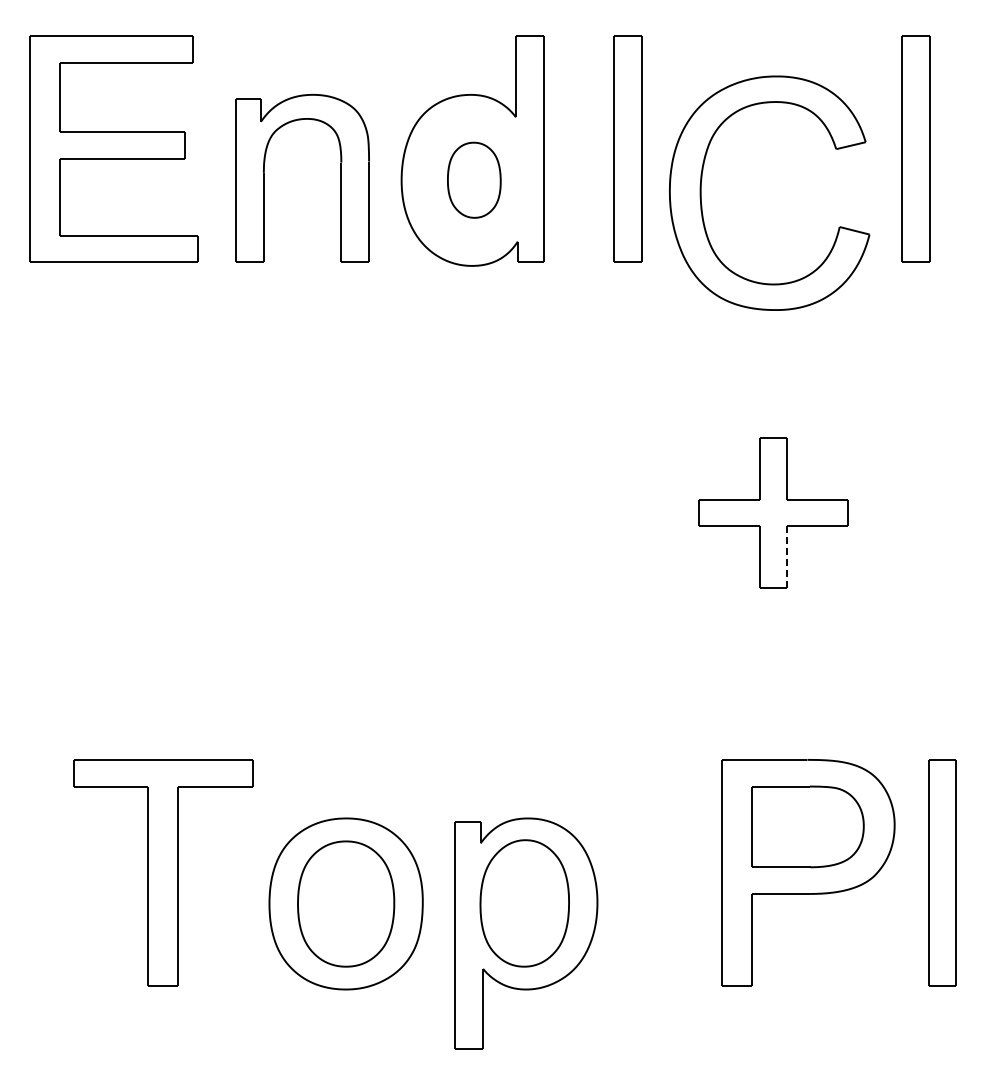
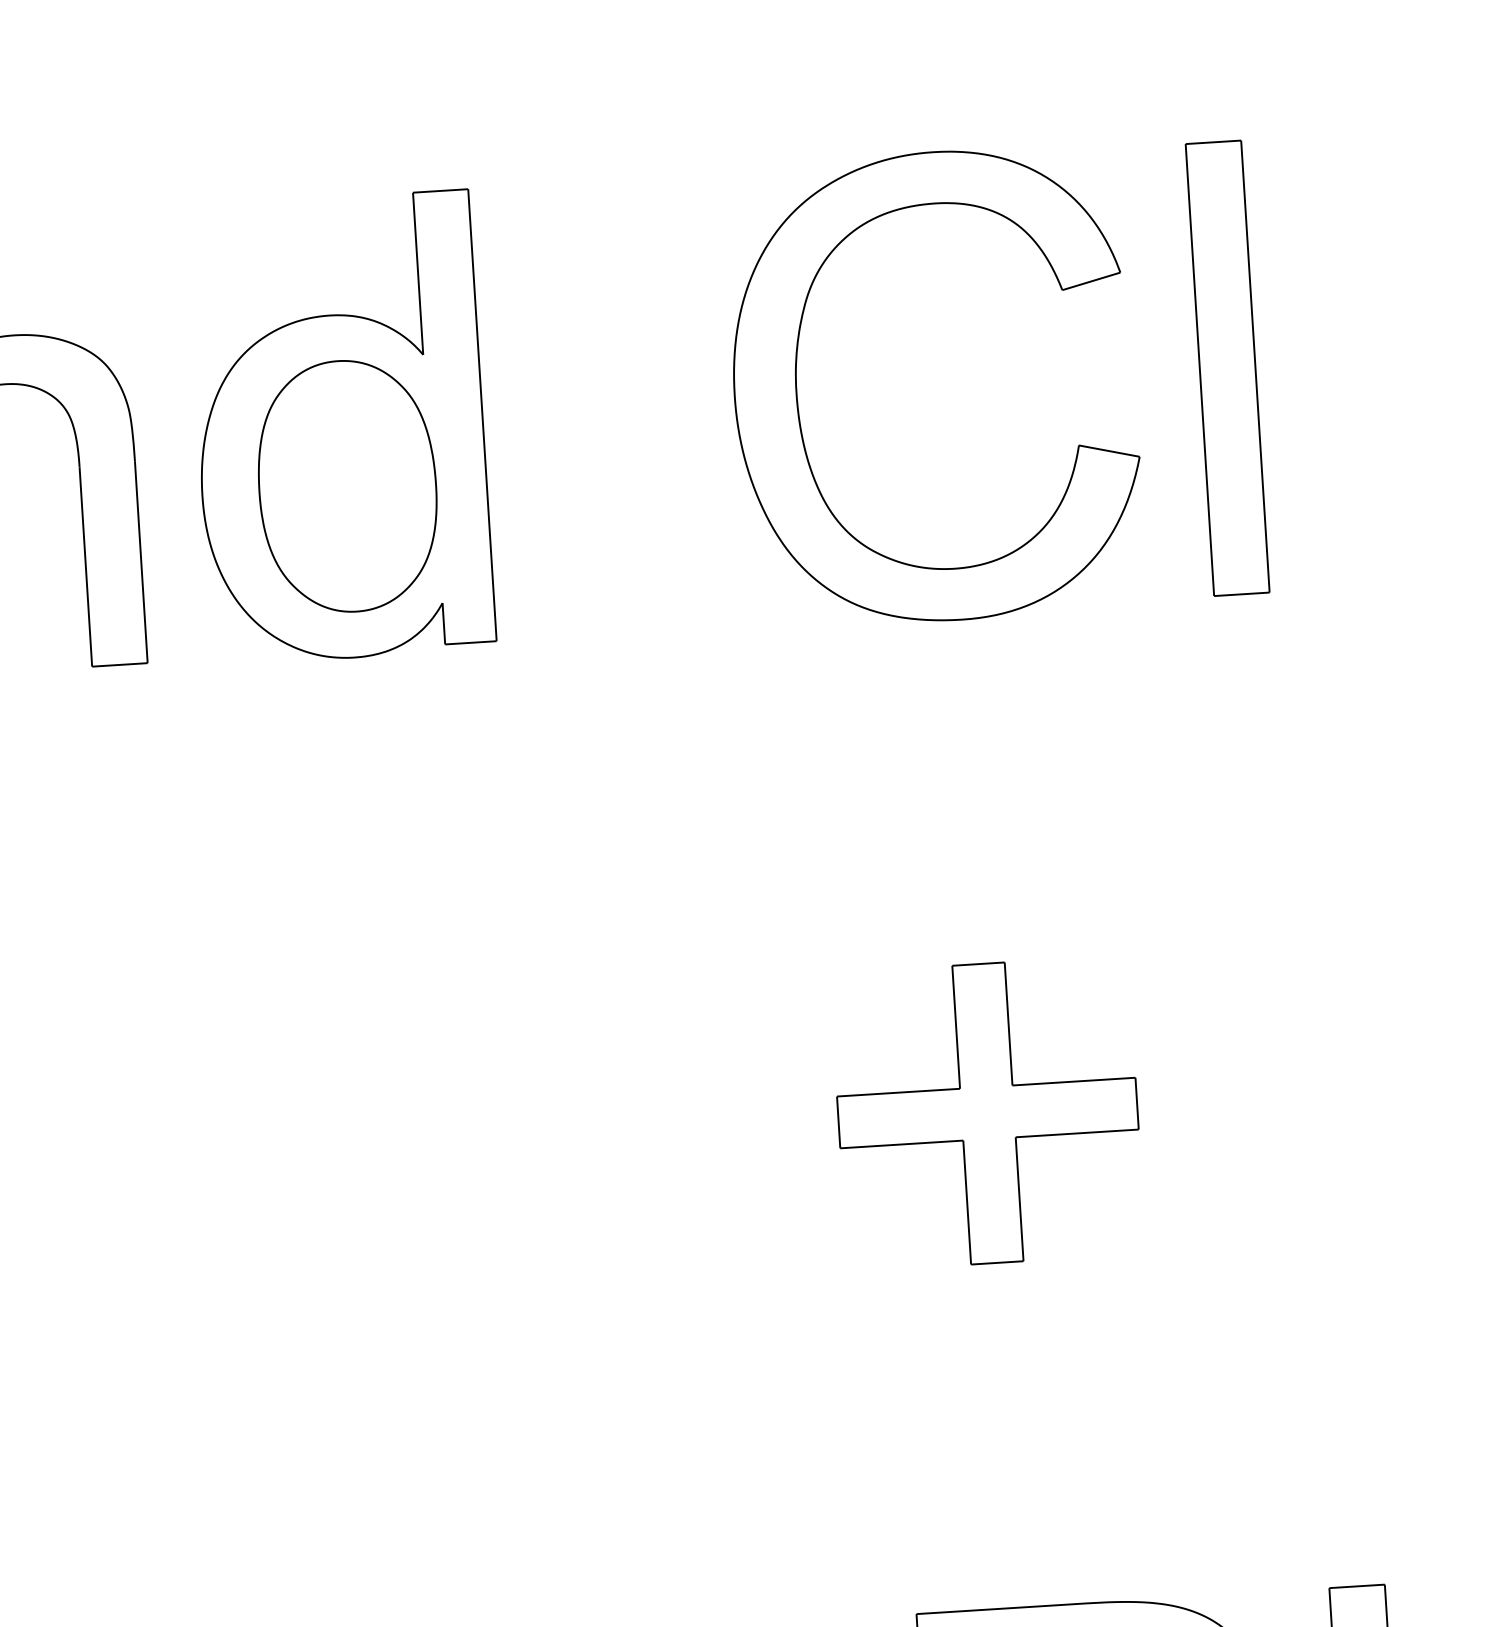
part: (627, 148) -> (650, 403), removed
part: (474, 179) -> (348, 484), size x1.67
part: (701, 192) -> (798, 393), moved
line: (786, 556) -> (1019, 1199), dashed -> solid

